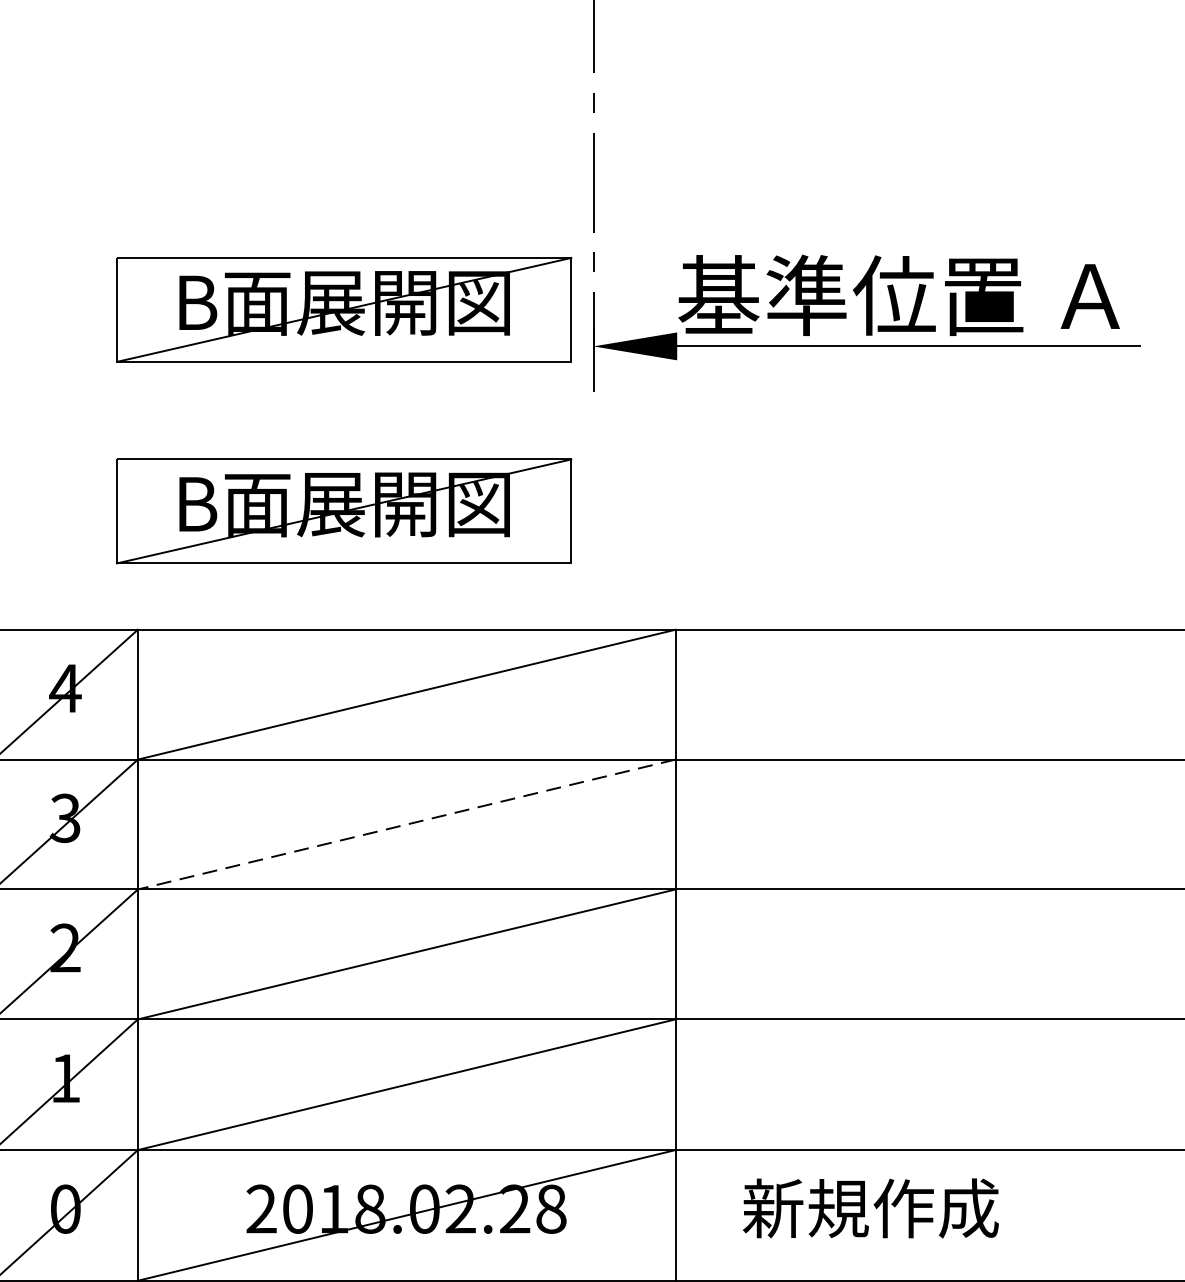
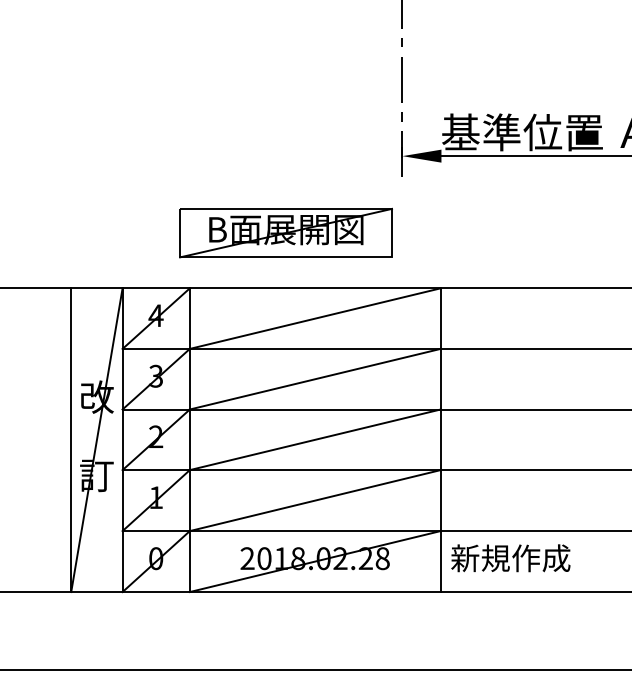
part: (342, 308) -> (285, 138), removed
line: (405, 825) -> (314, 379), dashed -> solid
text: (870, 1208) -> (510, 558), moved

